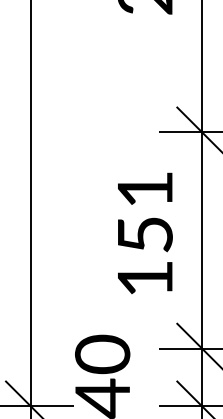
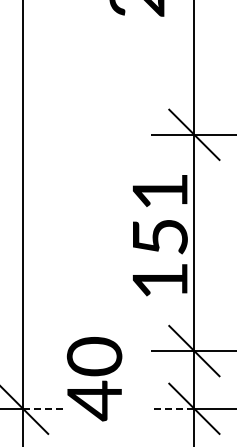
text: (144, 233) -> (159, 235), moved
line: (52, 406) -> (44, 408), solid -> dashed
line: (180, 406) -> (172, 408), solid -> dashed

